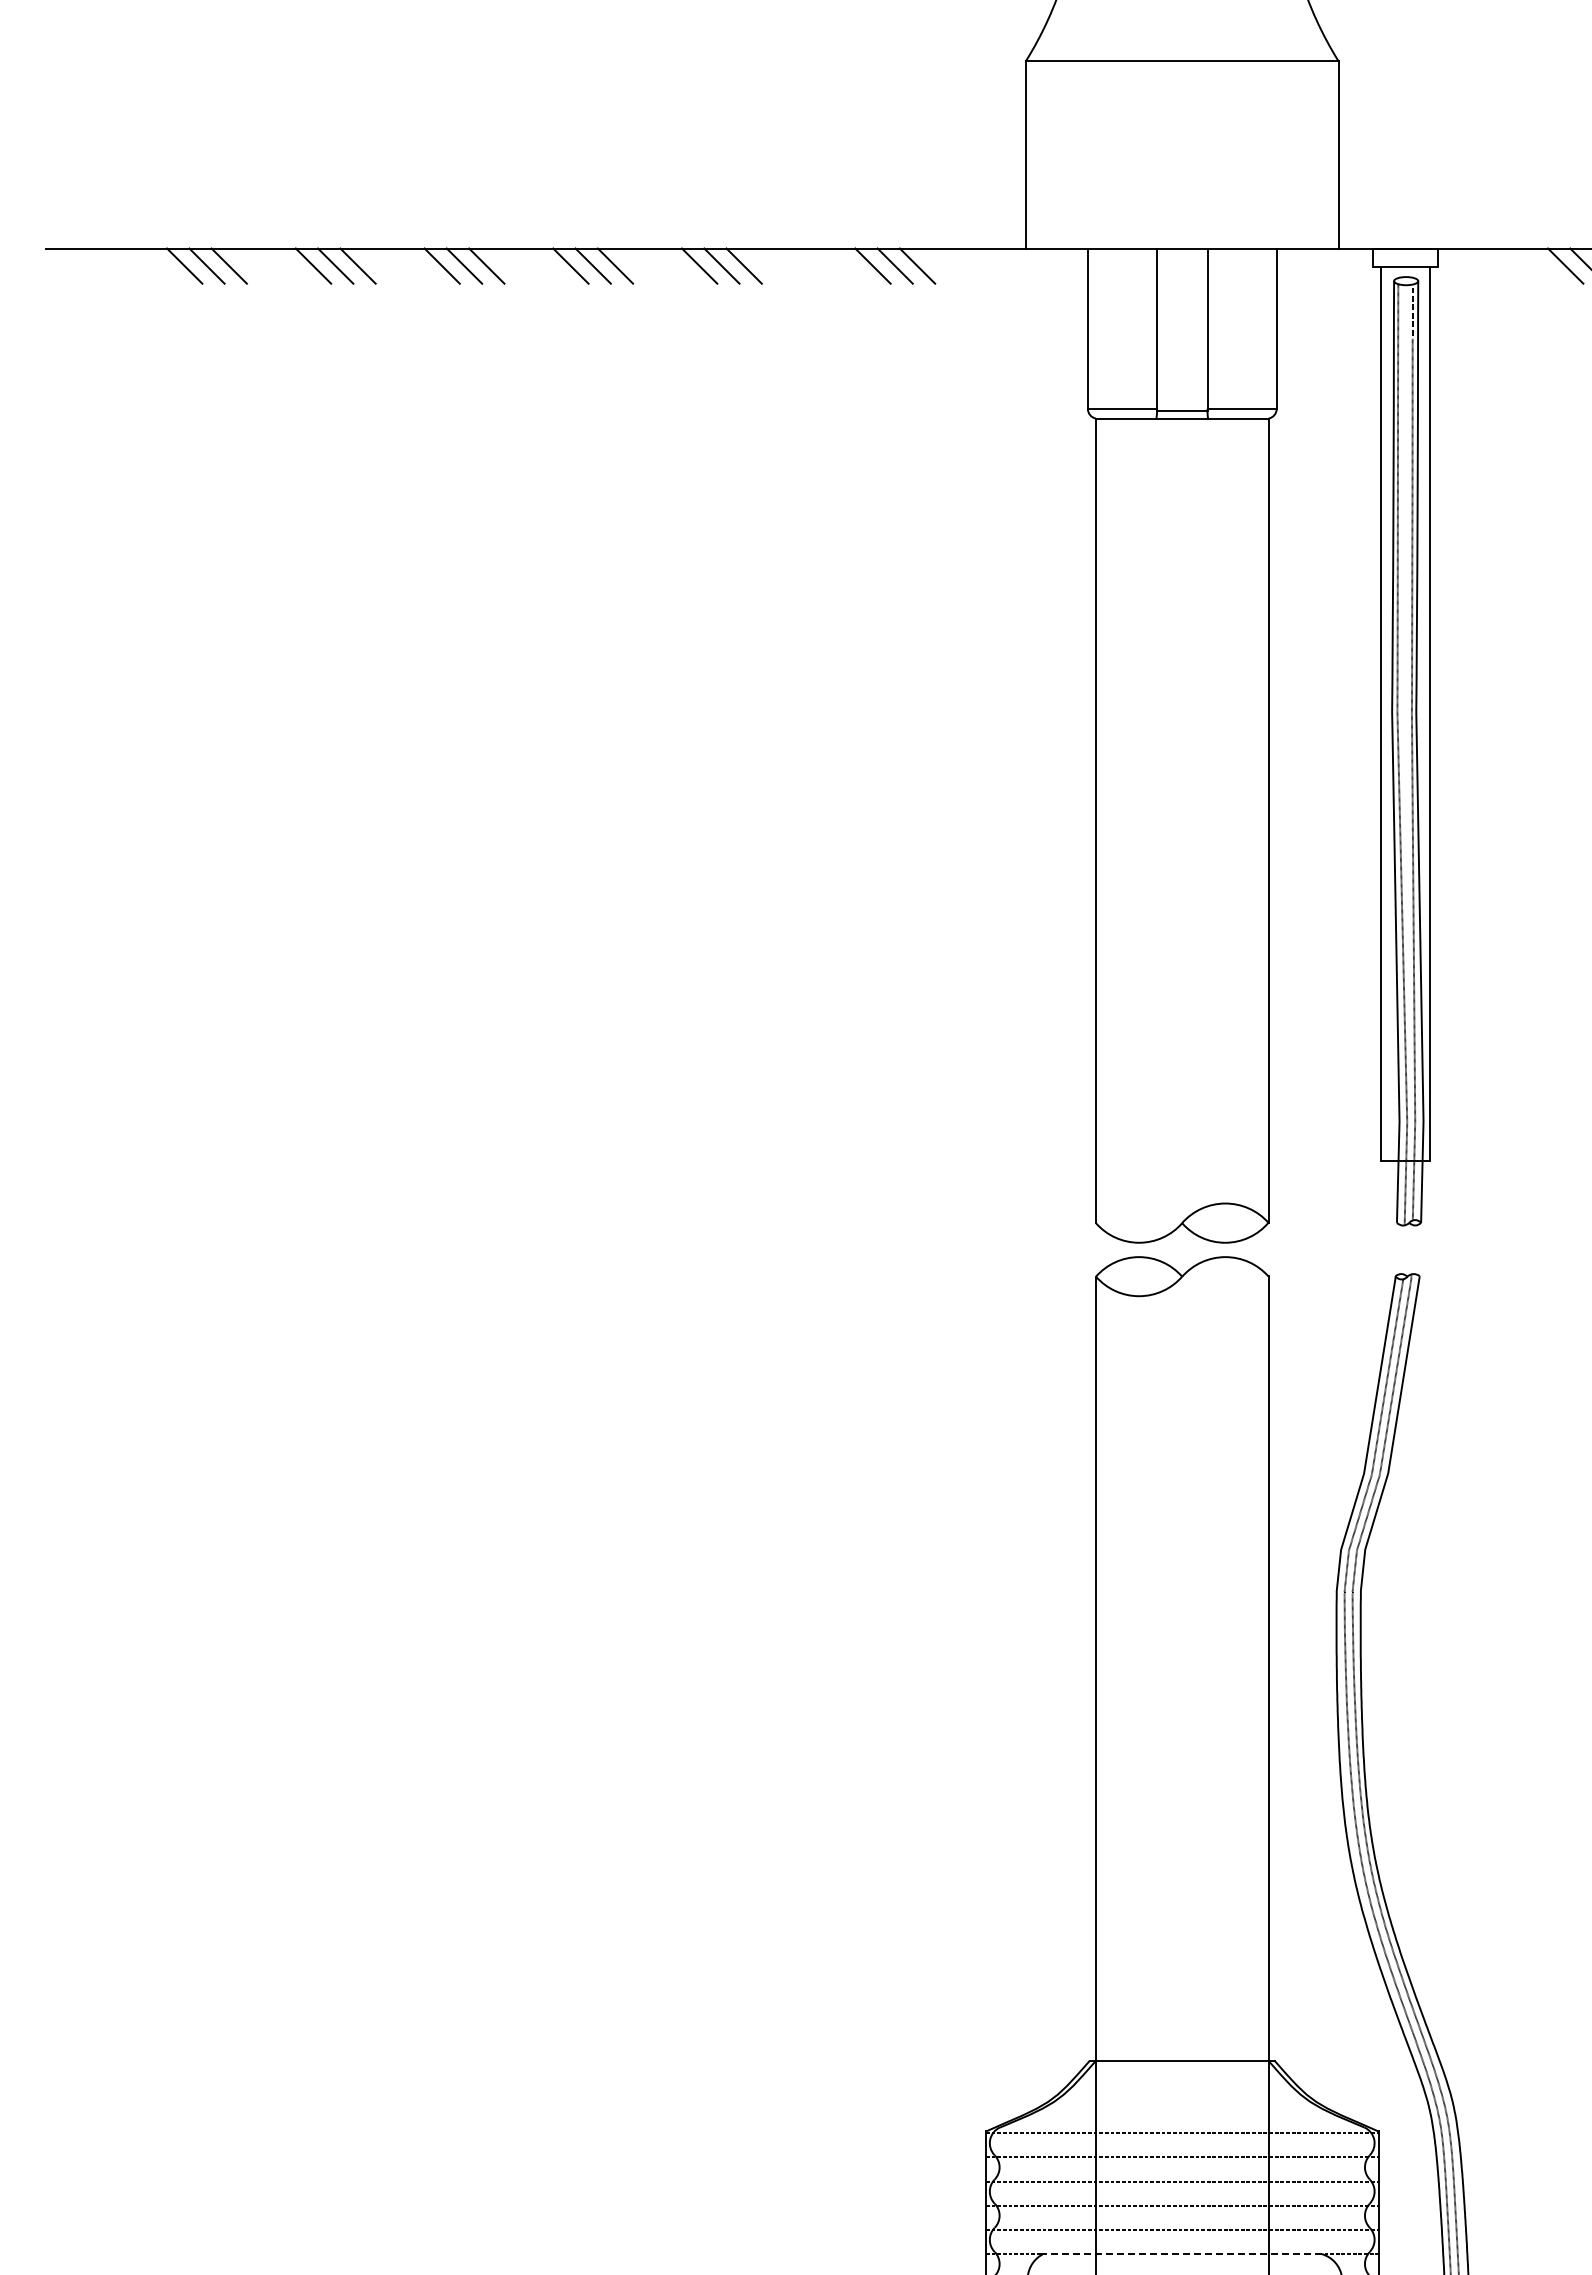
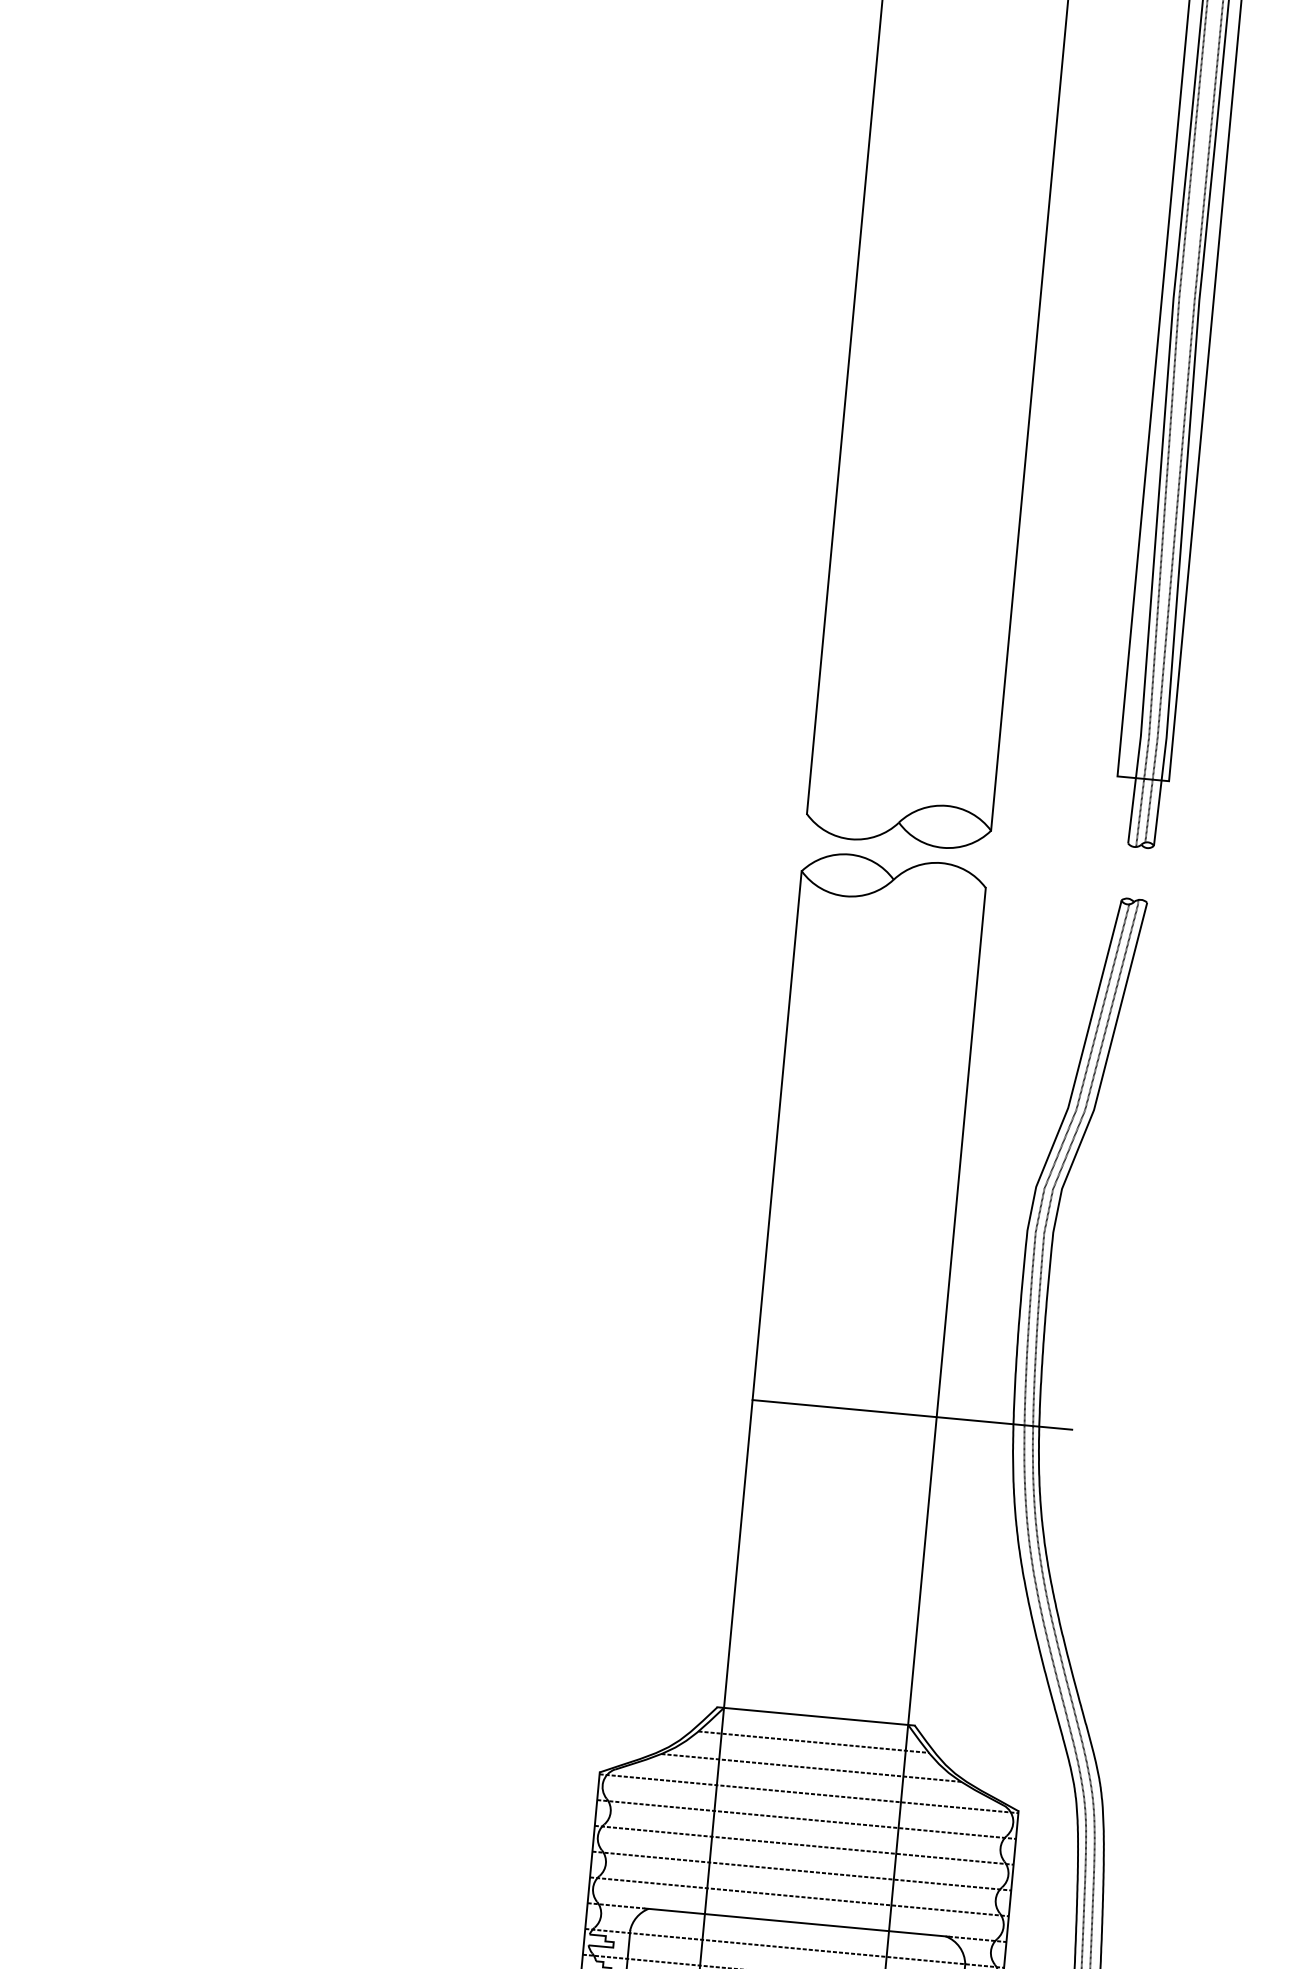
line: (1245, 1772) -> (912, 1415), added
line: (1182, 2085) -> (813, 1742), added
line: (1181, 2109) -> (810, 1768), added
line: (1182, 2254) -> (797, 1923), dashed -> solid

